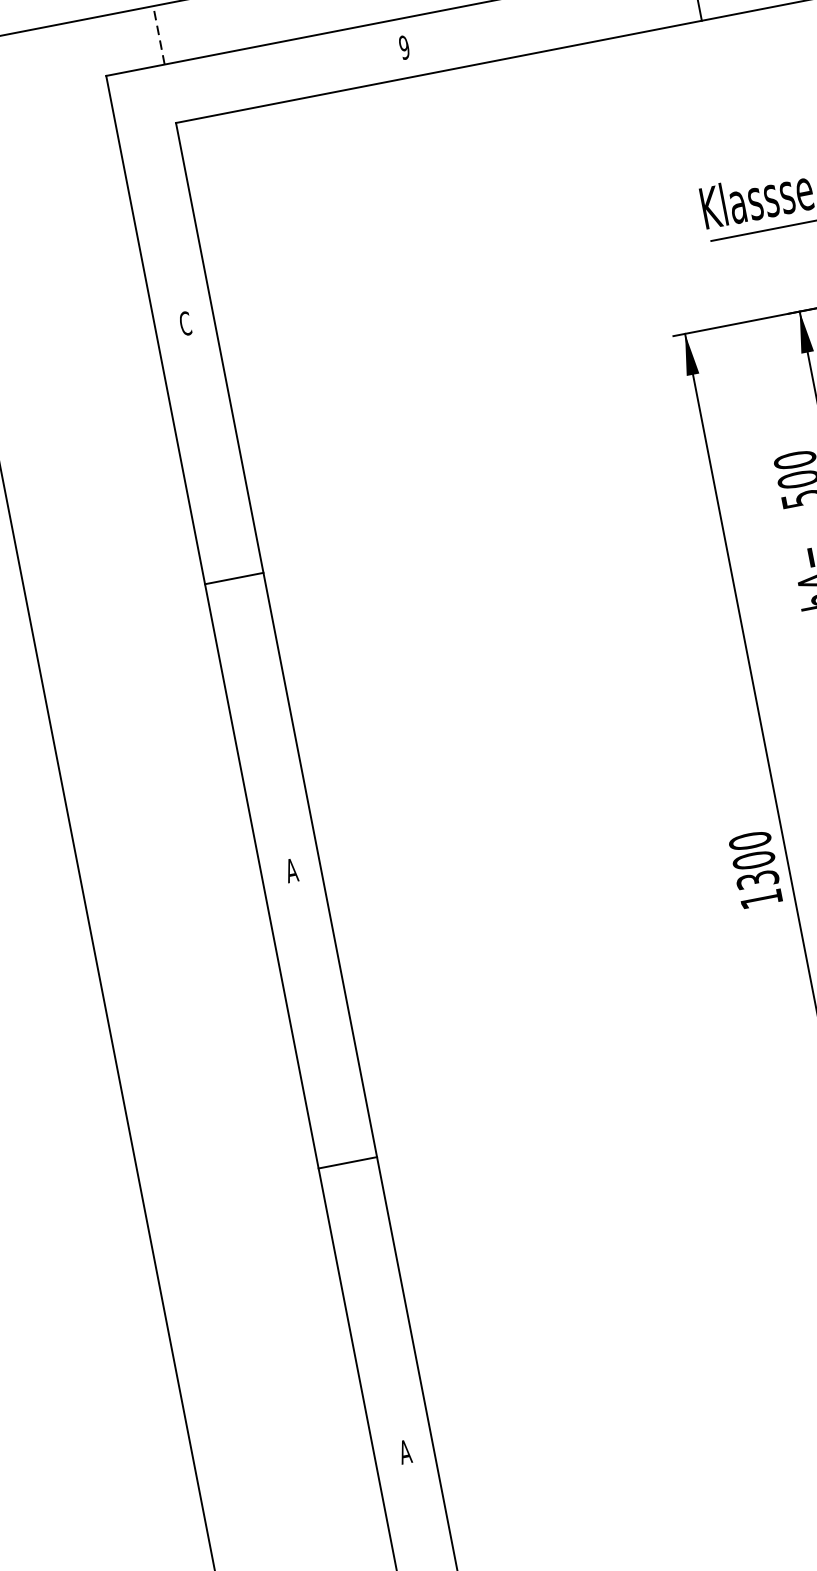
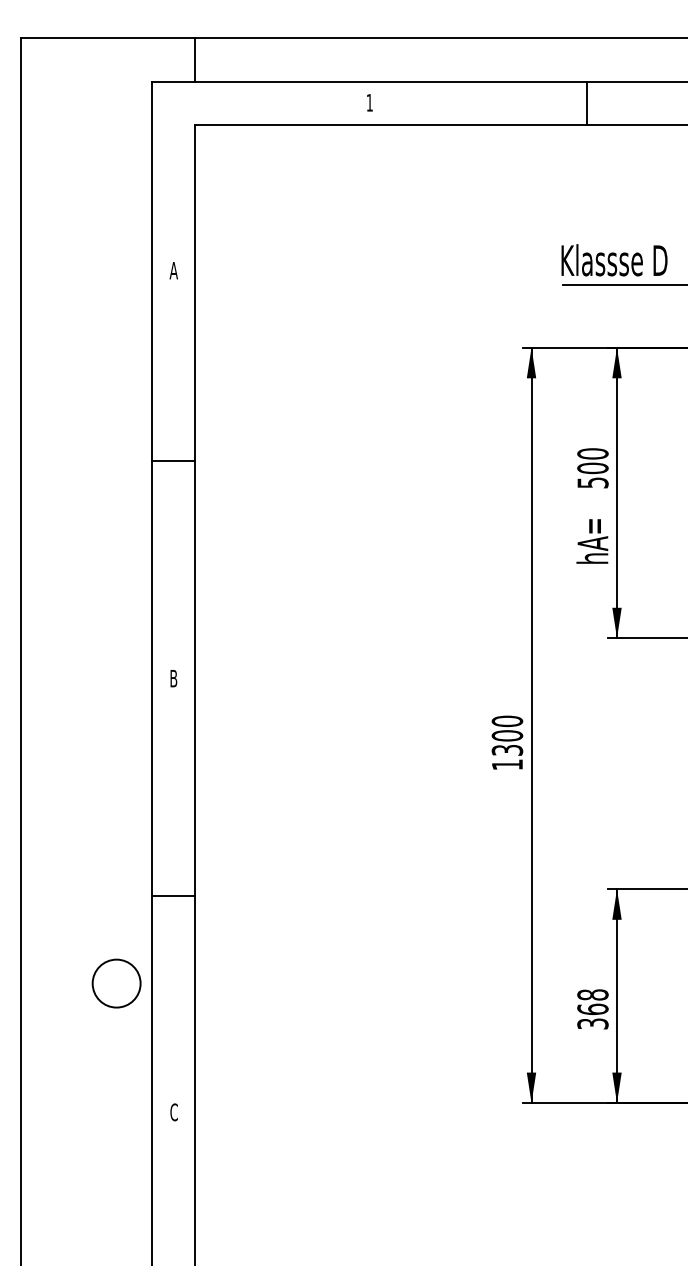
line: (159, 34) -> (195, 59), dashed -> solid
text: (403, 47) -> (369, 102), 9 -> 1
text: (184, 323) -> (173, 270), C -> A
text: (291, 870) -> (173, 678), A -> B
circle: (294, 1294) -> (116, 983), added
text: (405, 1452) -> (174, 1112), A -> C

